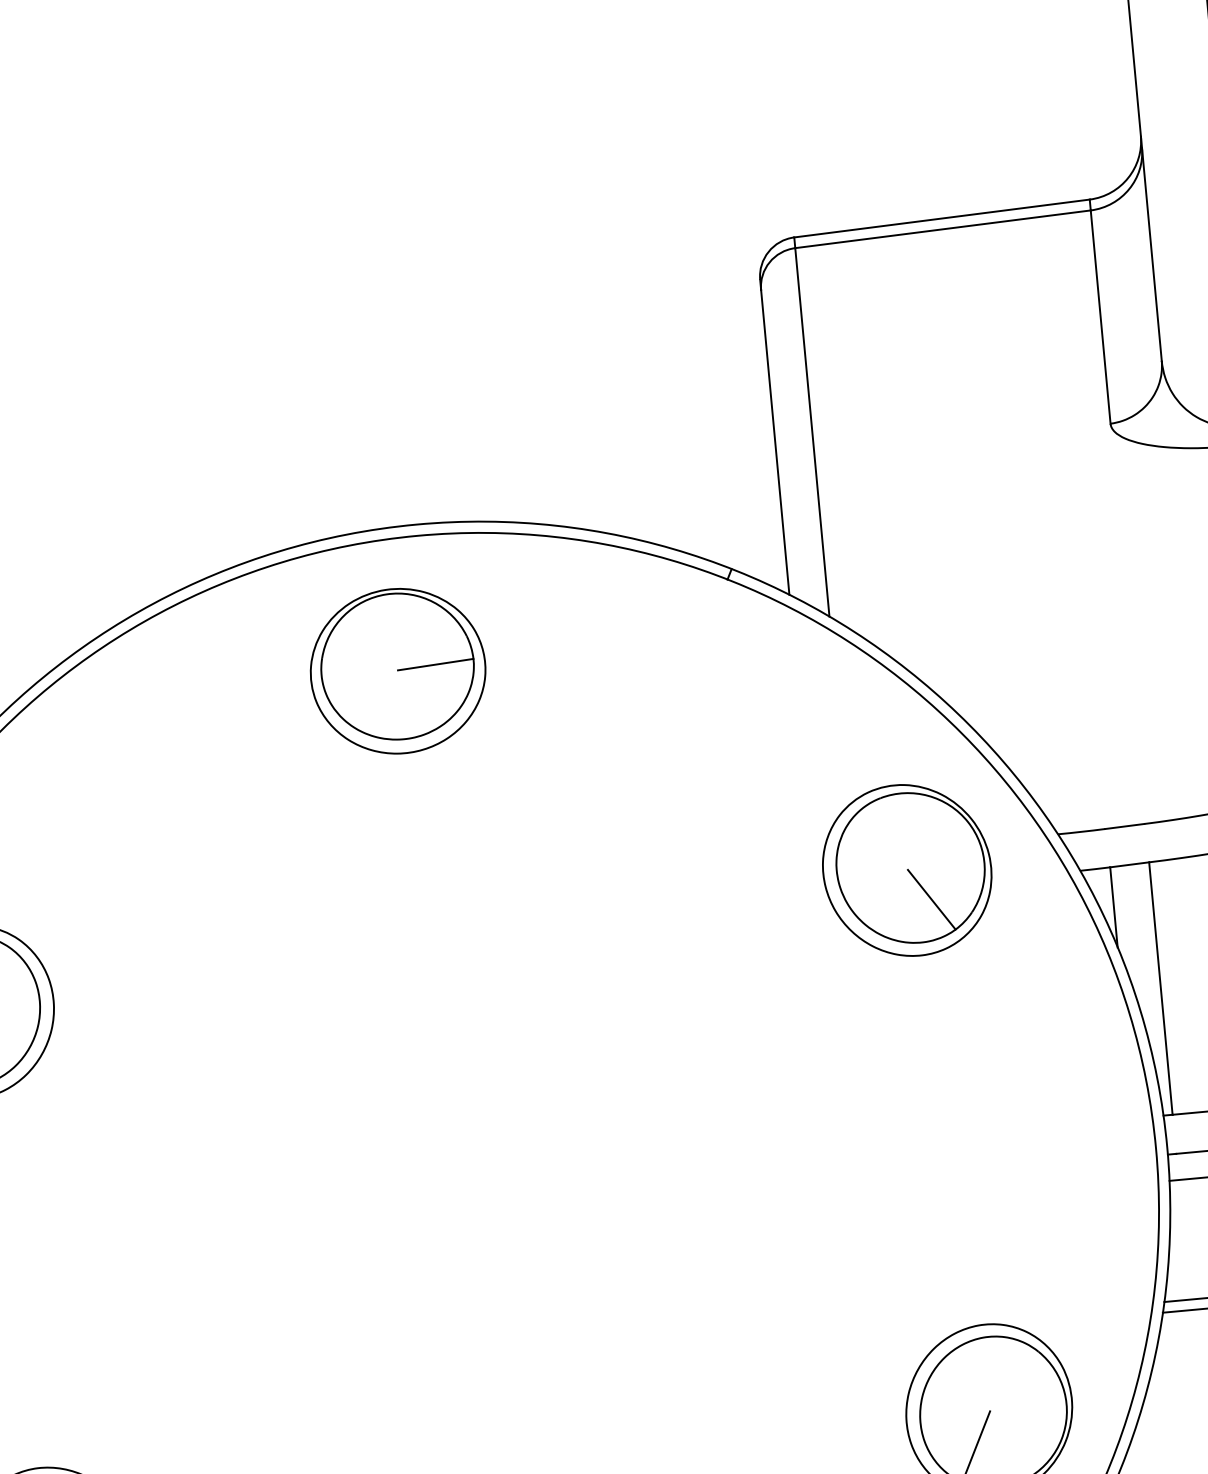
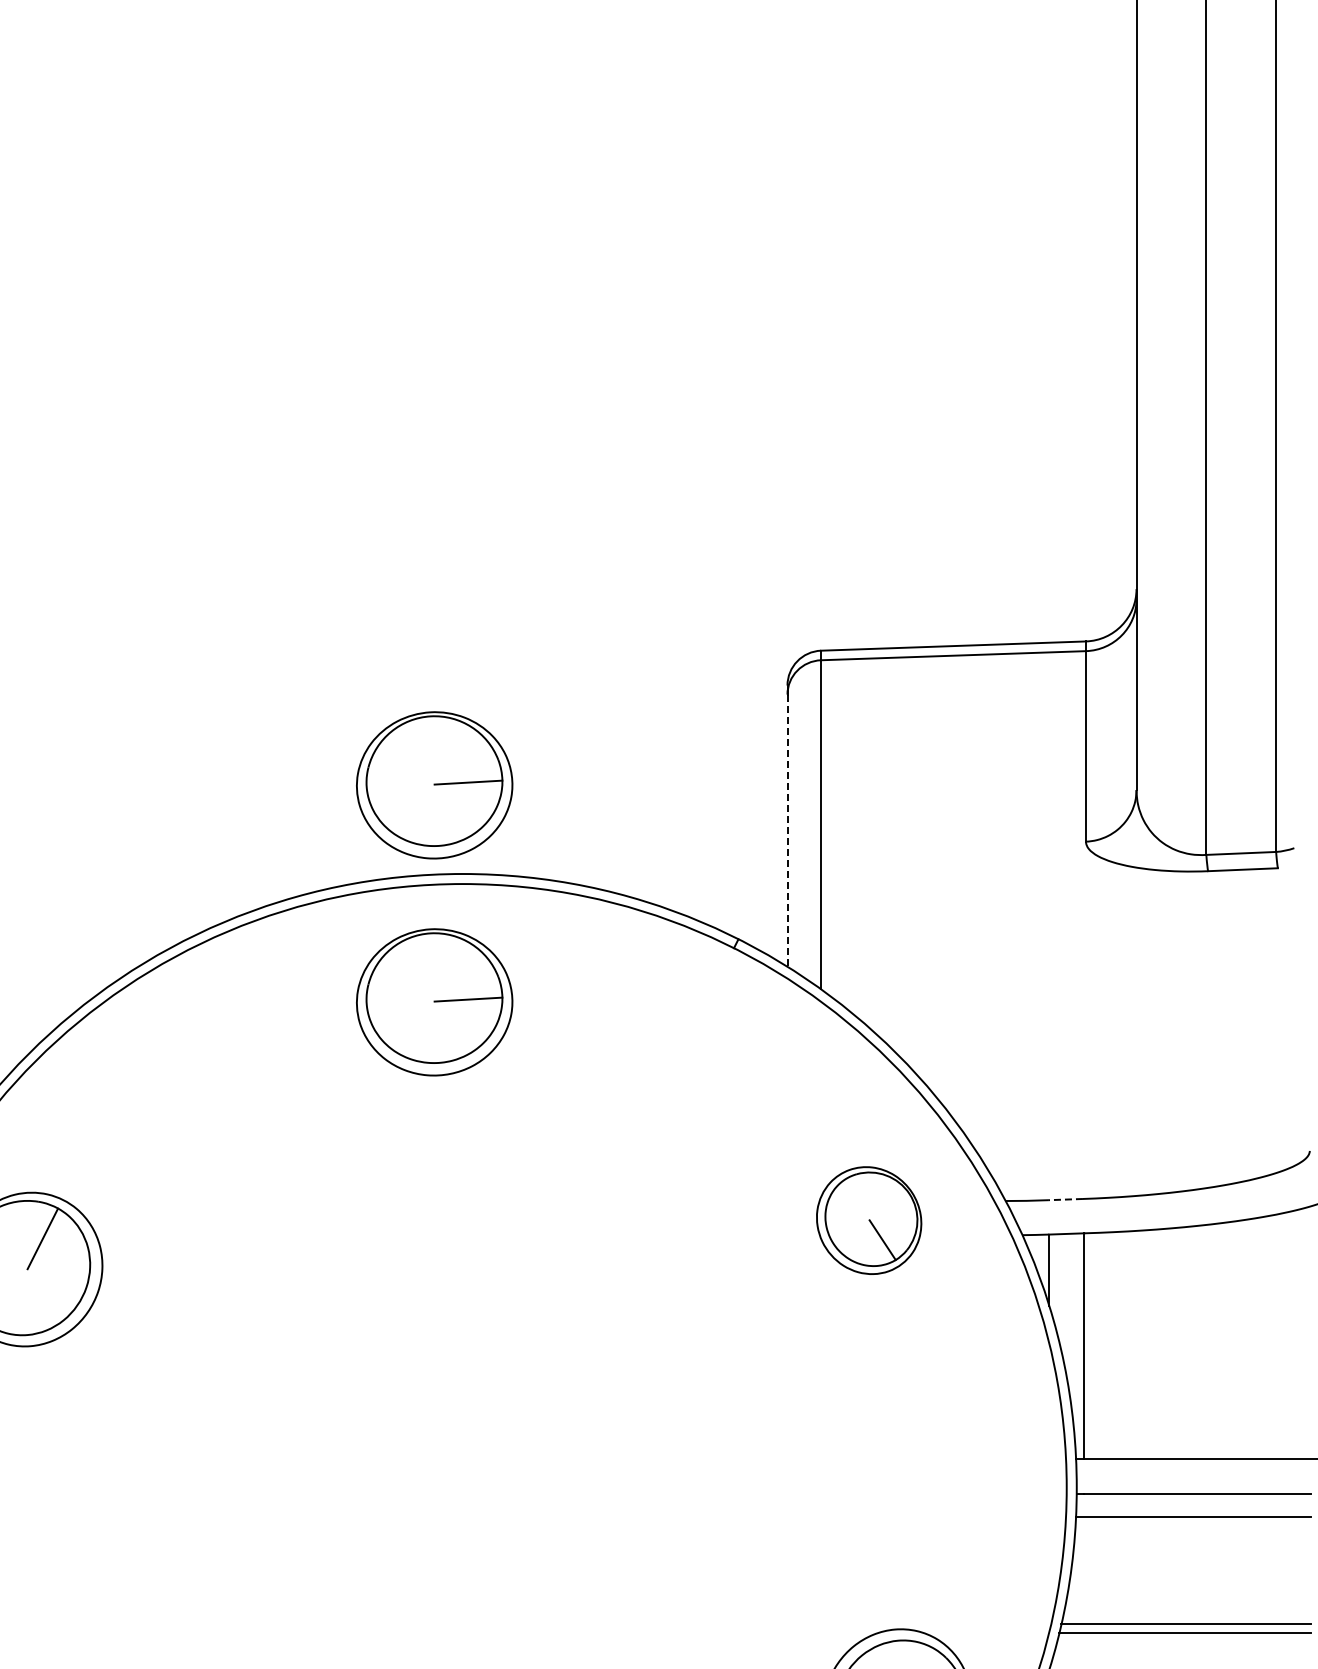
part: (375, 428) -> (434, 785), added
line: (775, 443) -> (787, 831), solid -> dashed
line: (1124, 826) -> (1065, 1199), solid -> dashed
part: (906, 870) -> (868, 1220), size x0.7

